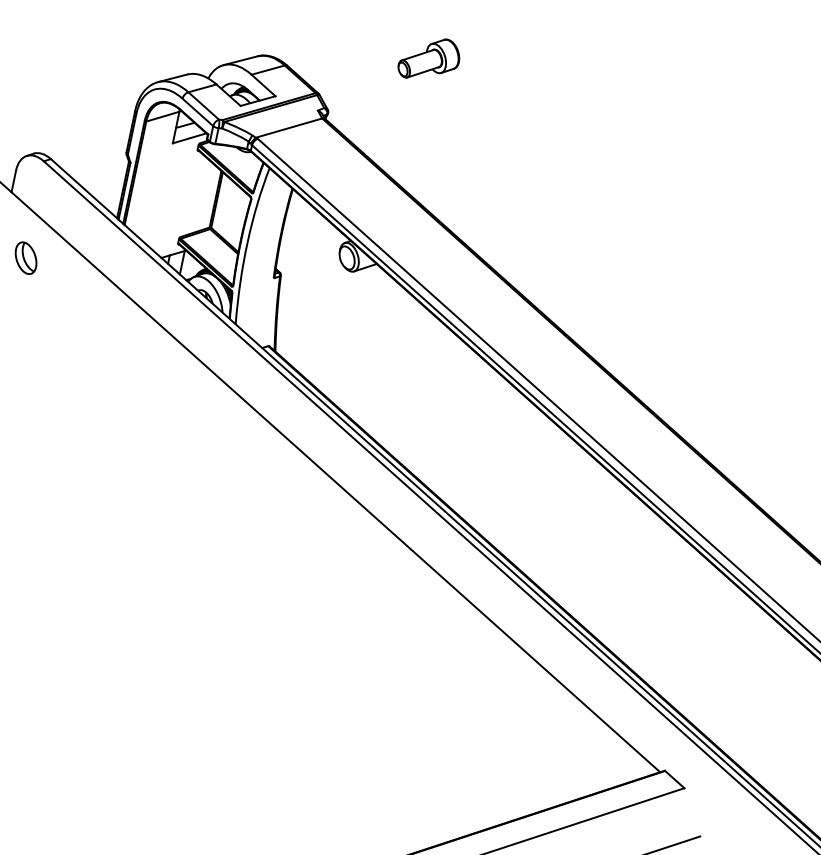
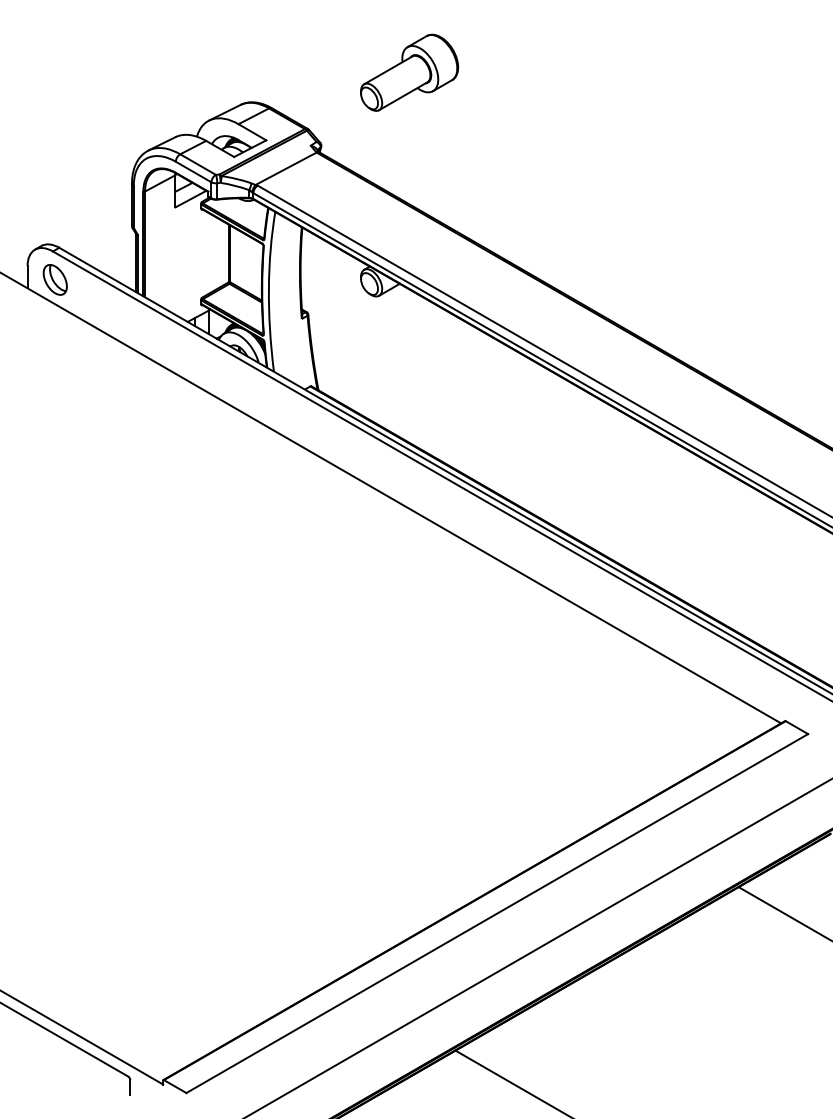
part: (429, 59) -> (409, 72), size x1.67
part: (25, 257) -> (54, 279), moved

